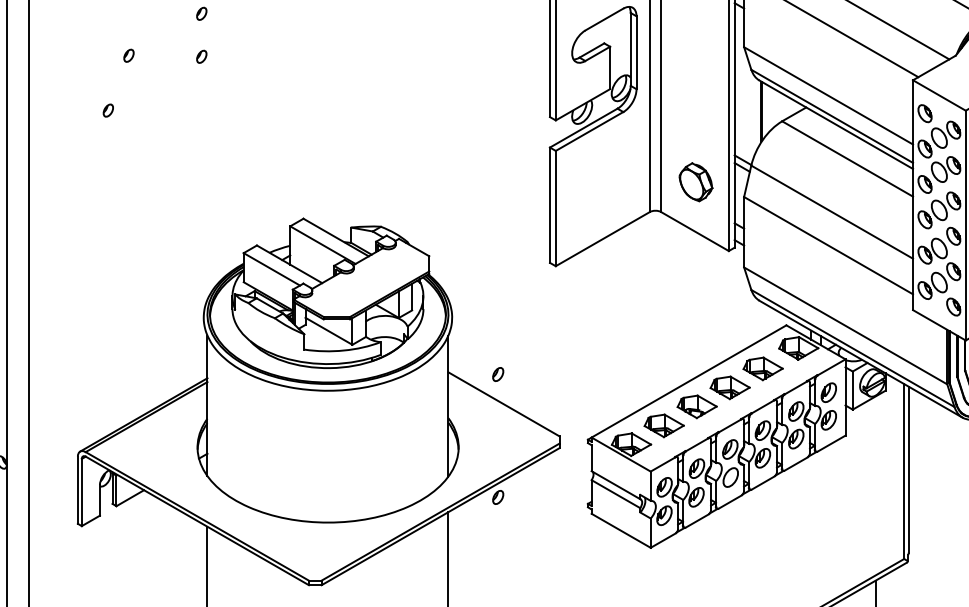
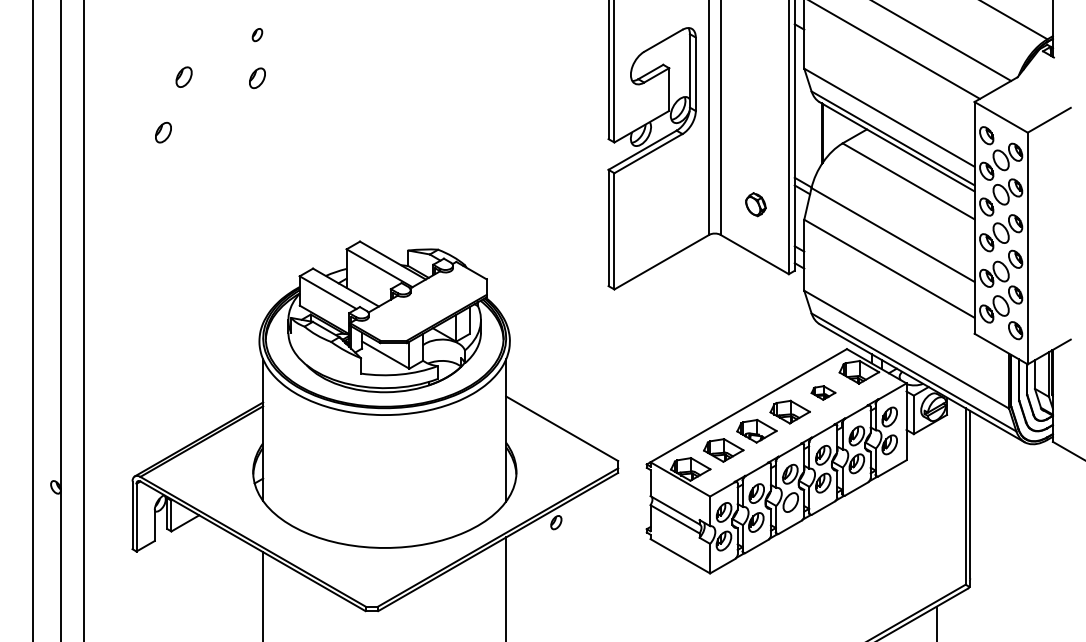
part: (128, 55) -> (183, 77), size x1.6
part: (201, 56) -> (257, 78), size x1.6
part: (107, 110) -> (162, 132), size x1.6
part: (695, 181) -> (755, 204), size x0.6
part: (763, 368) -> (823, 392), size x0.6
part: (498, 374) -> (556, 398), removed

